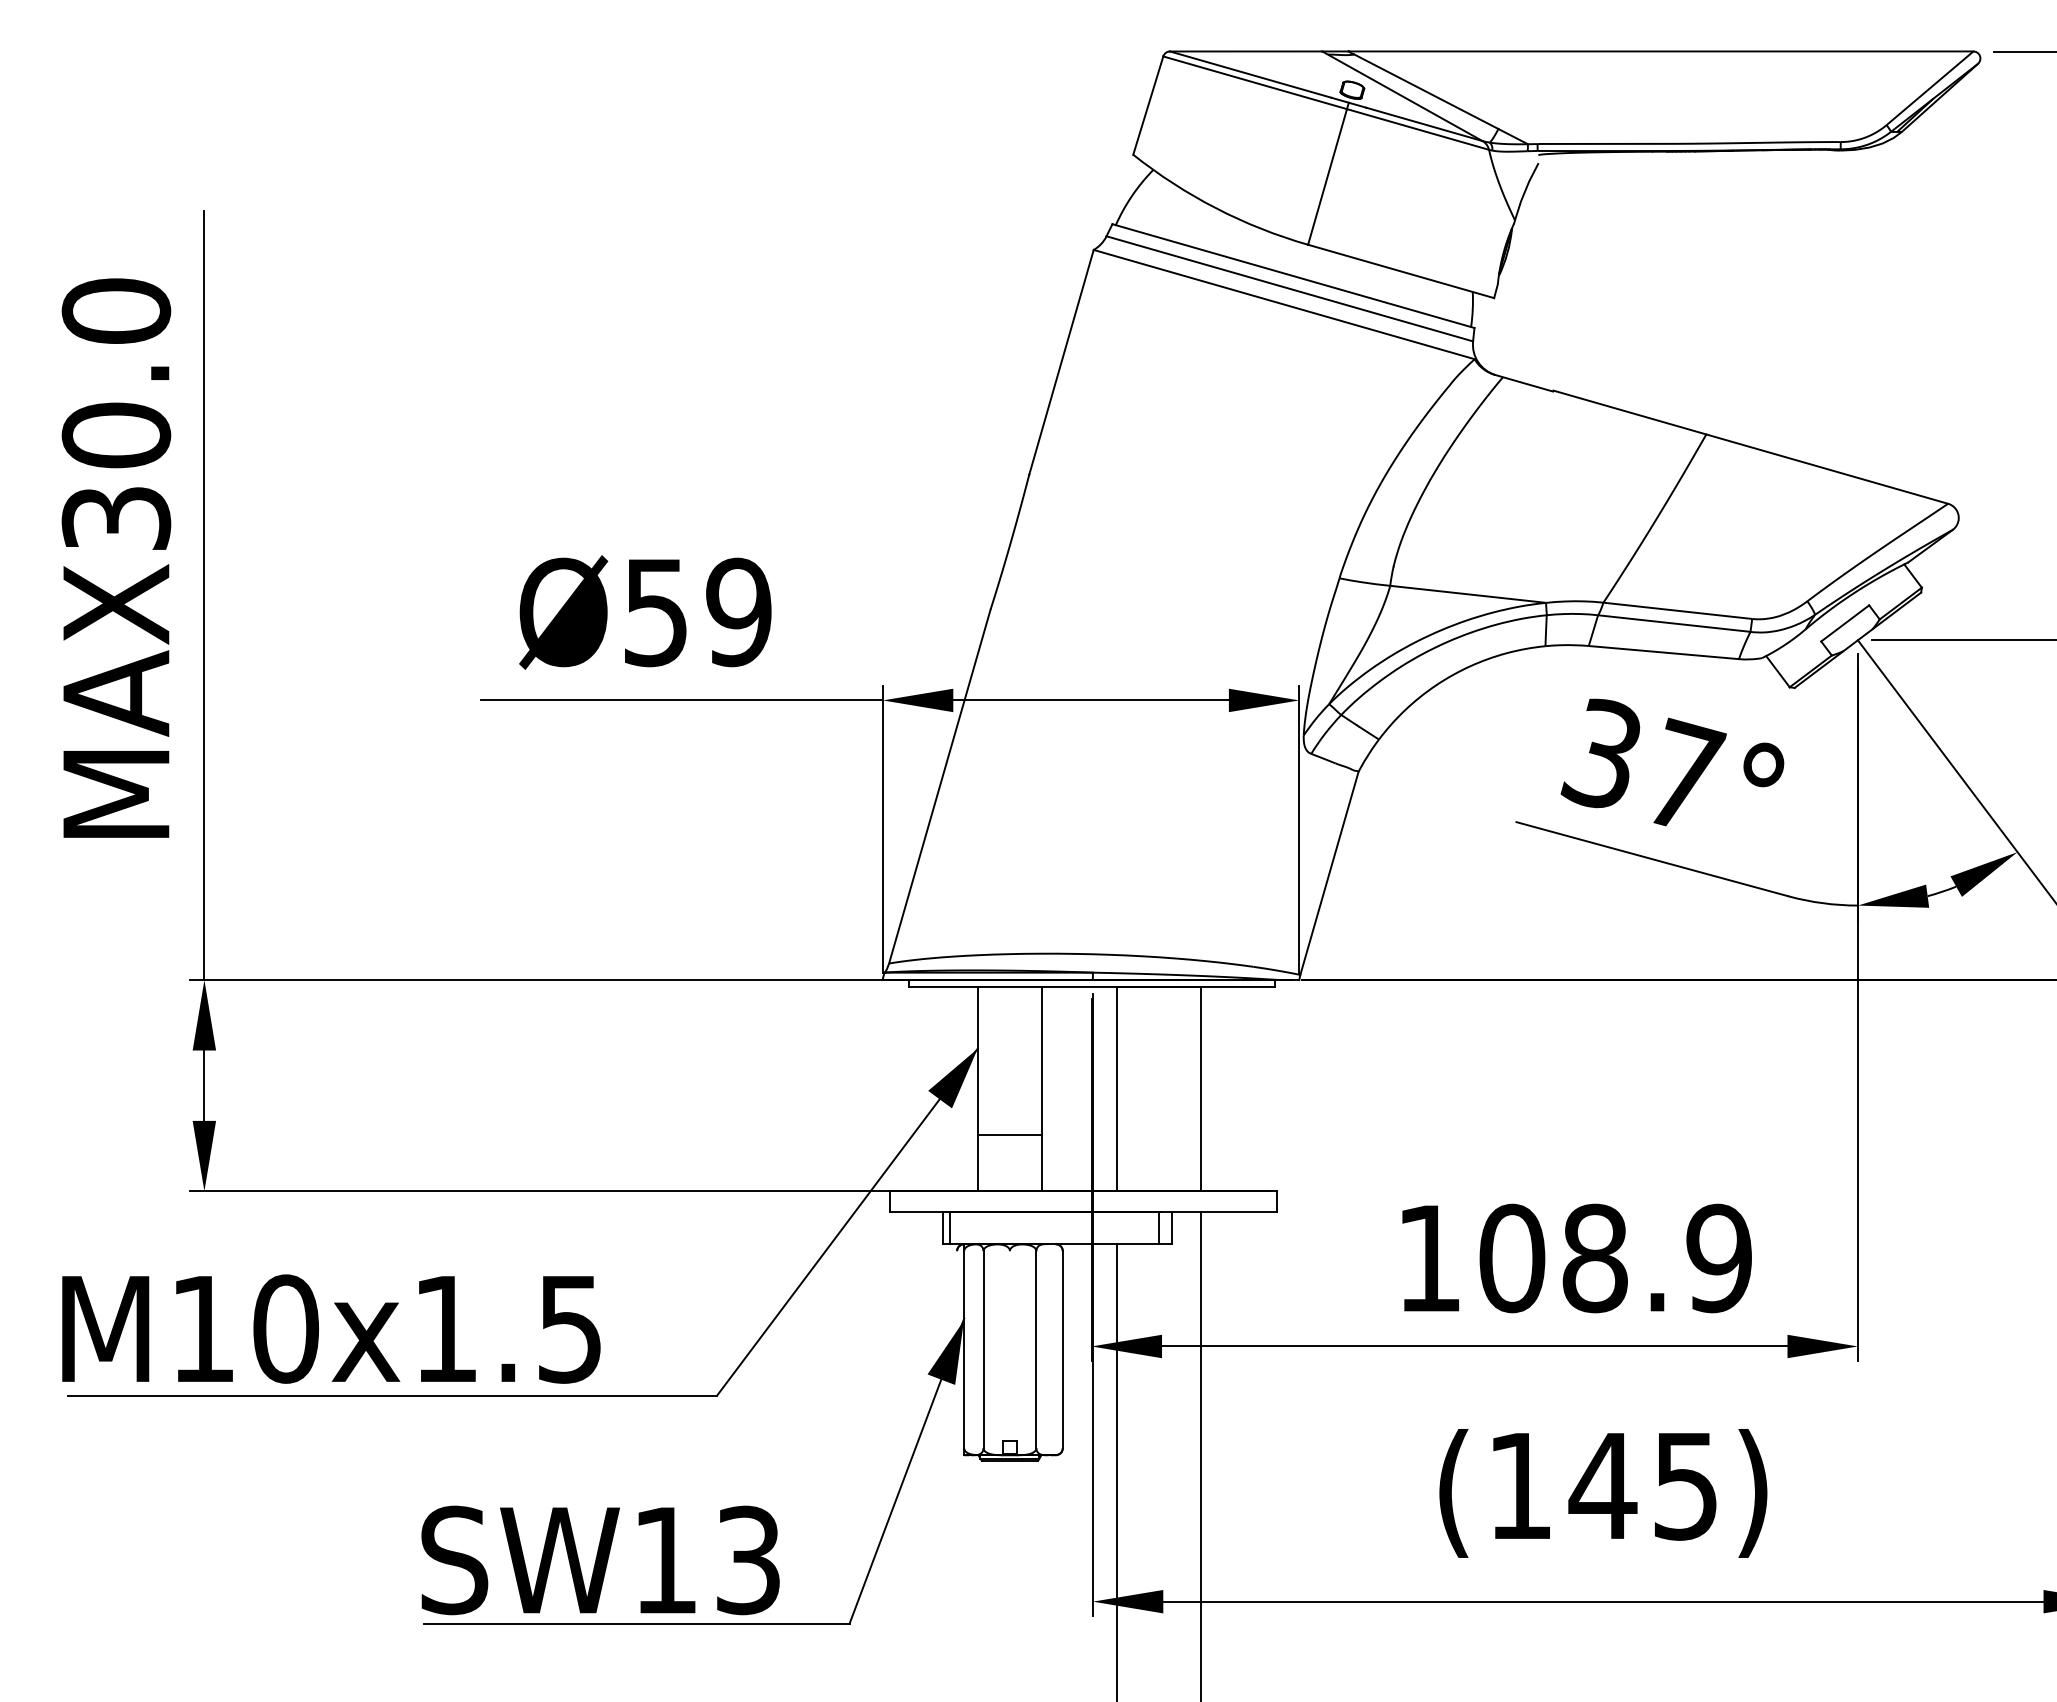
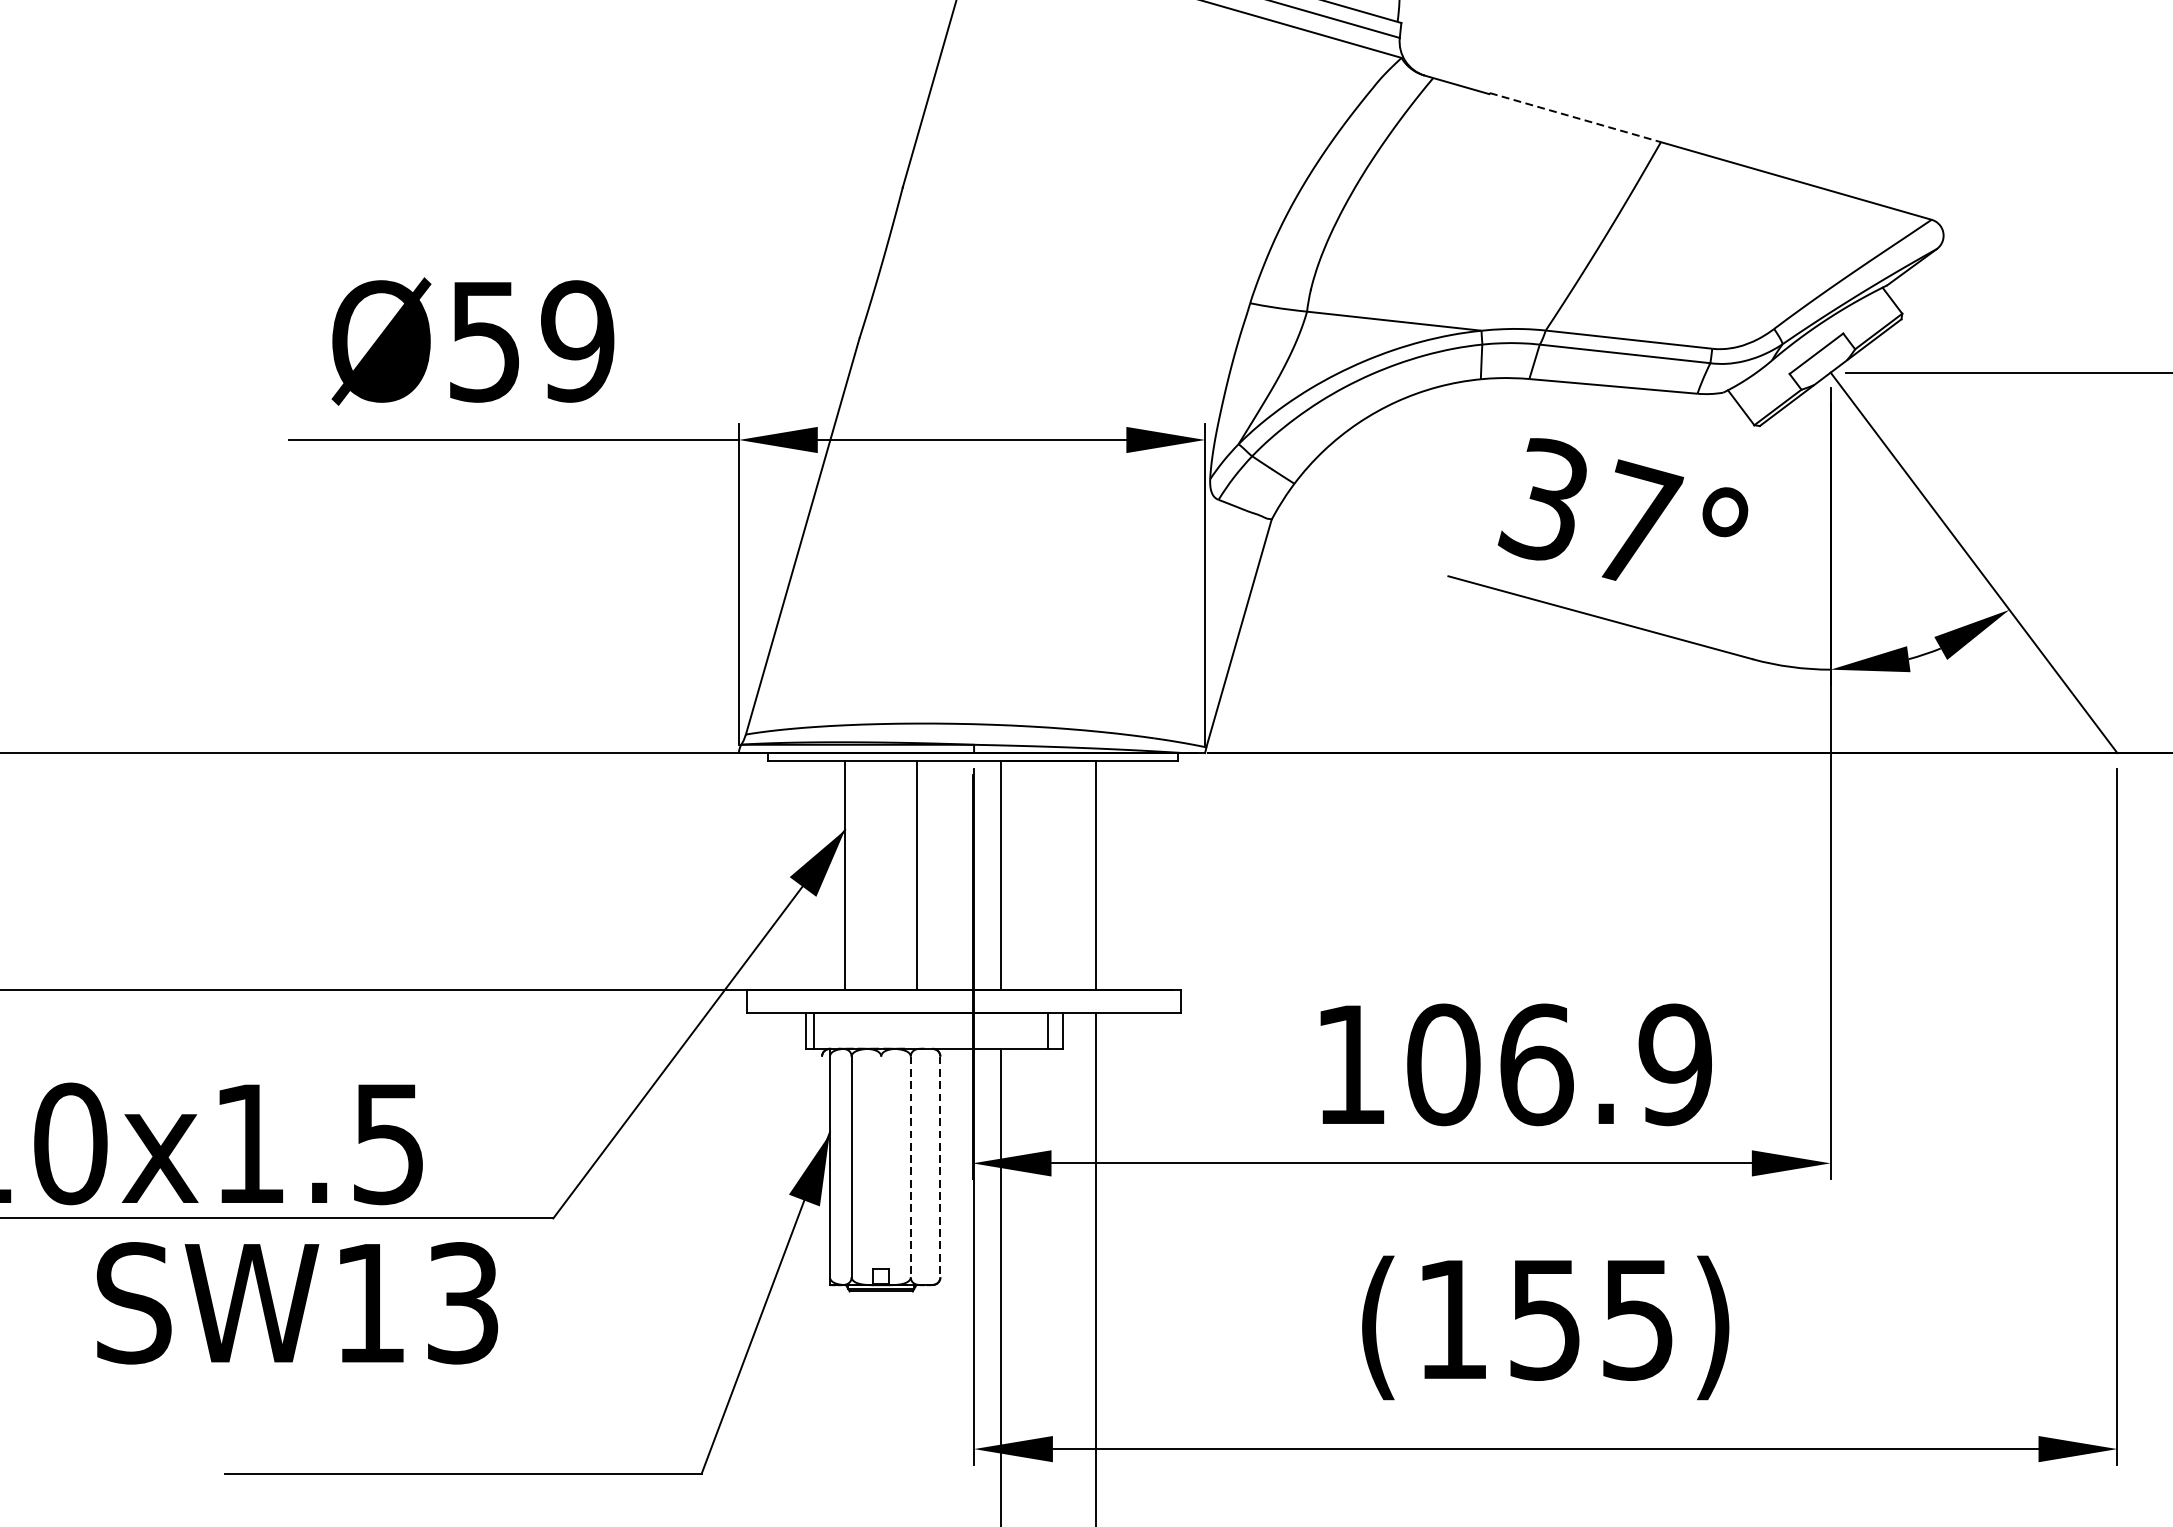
line: (1630, 412) -> (1576, 117), solid -> dashed
line: (1009, 1135) -> (880, 927), removed
text: (1595, 1258) -> (1536, 1064), 108.9 -> 106.9
line: (1036, 1349) -> (910, 1166), solid -> dashed
line: (1062, 1349) -> (940, 1166), solid -> dashed
text: (1602, 1486) -> (1544, 1320), (145) -> (155)
text: (600, 1560) -> (297, 1303), moved

